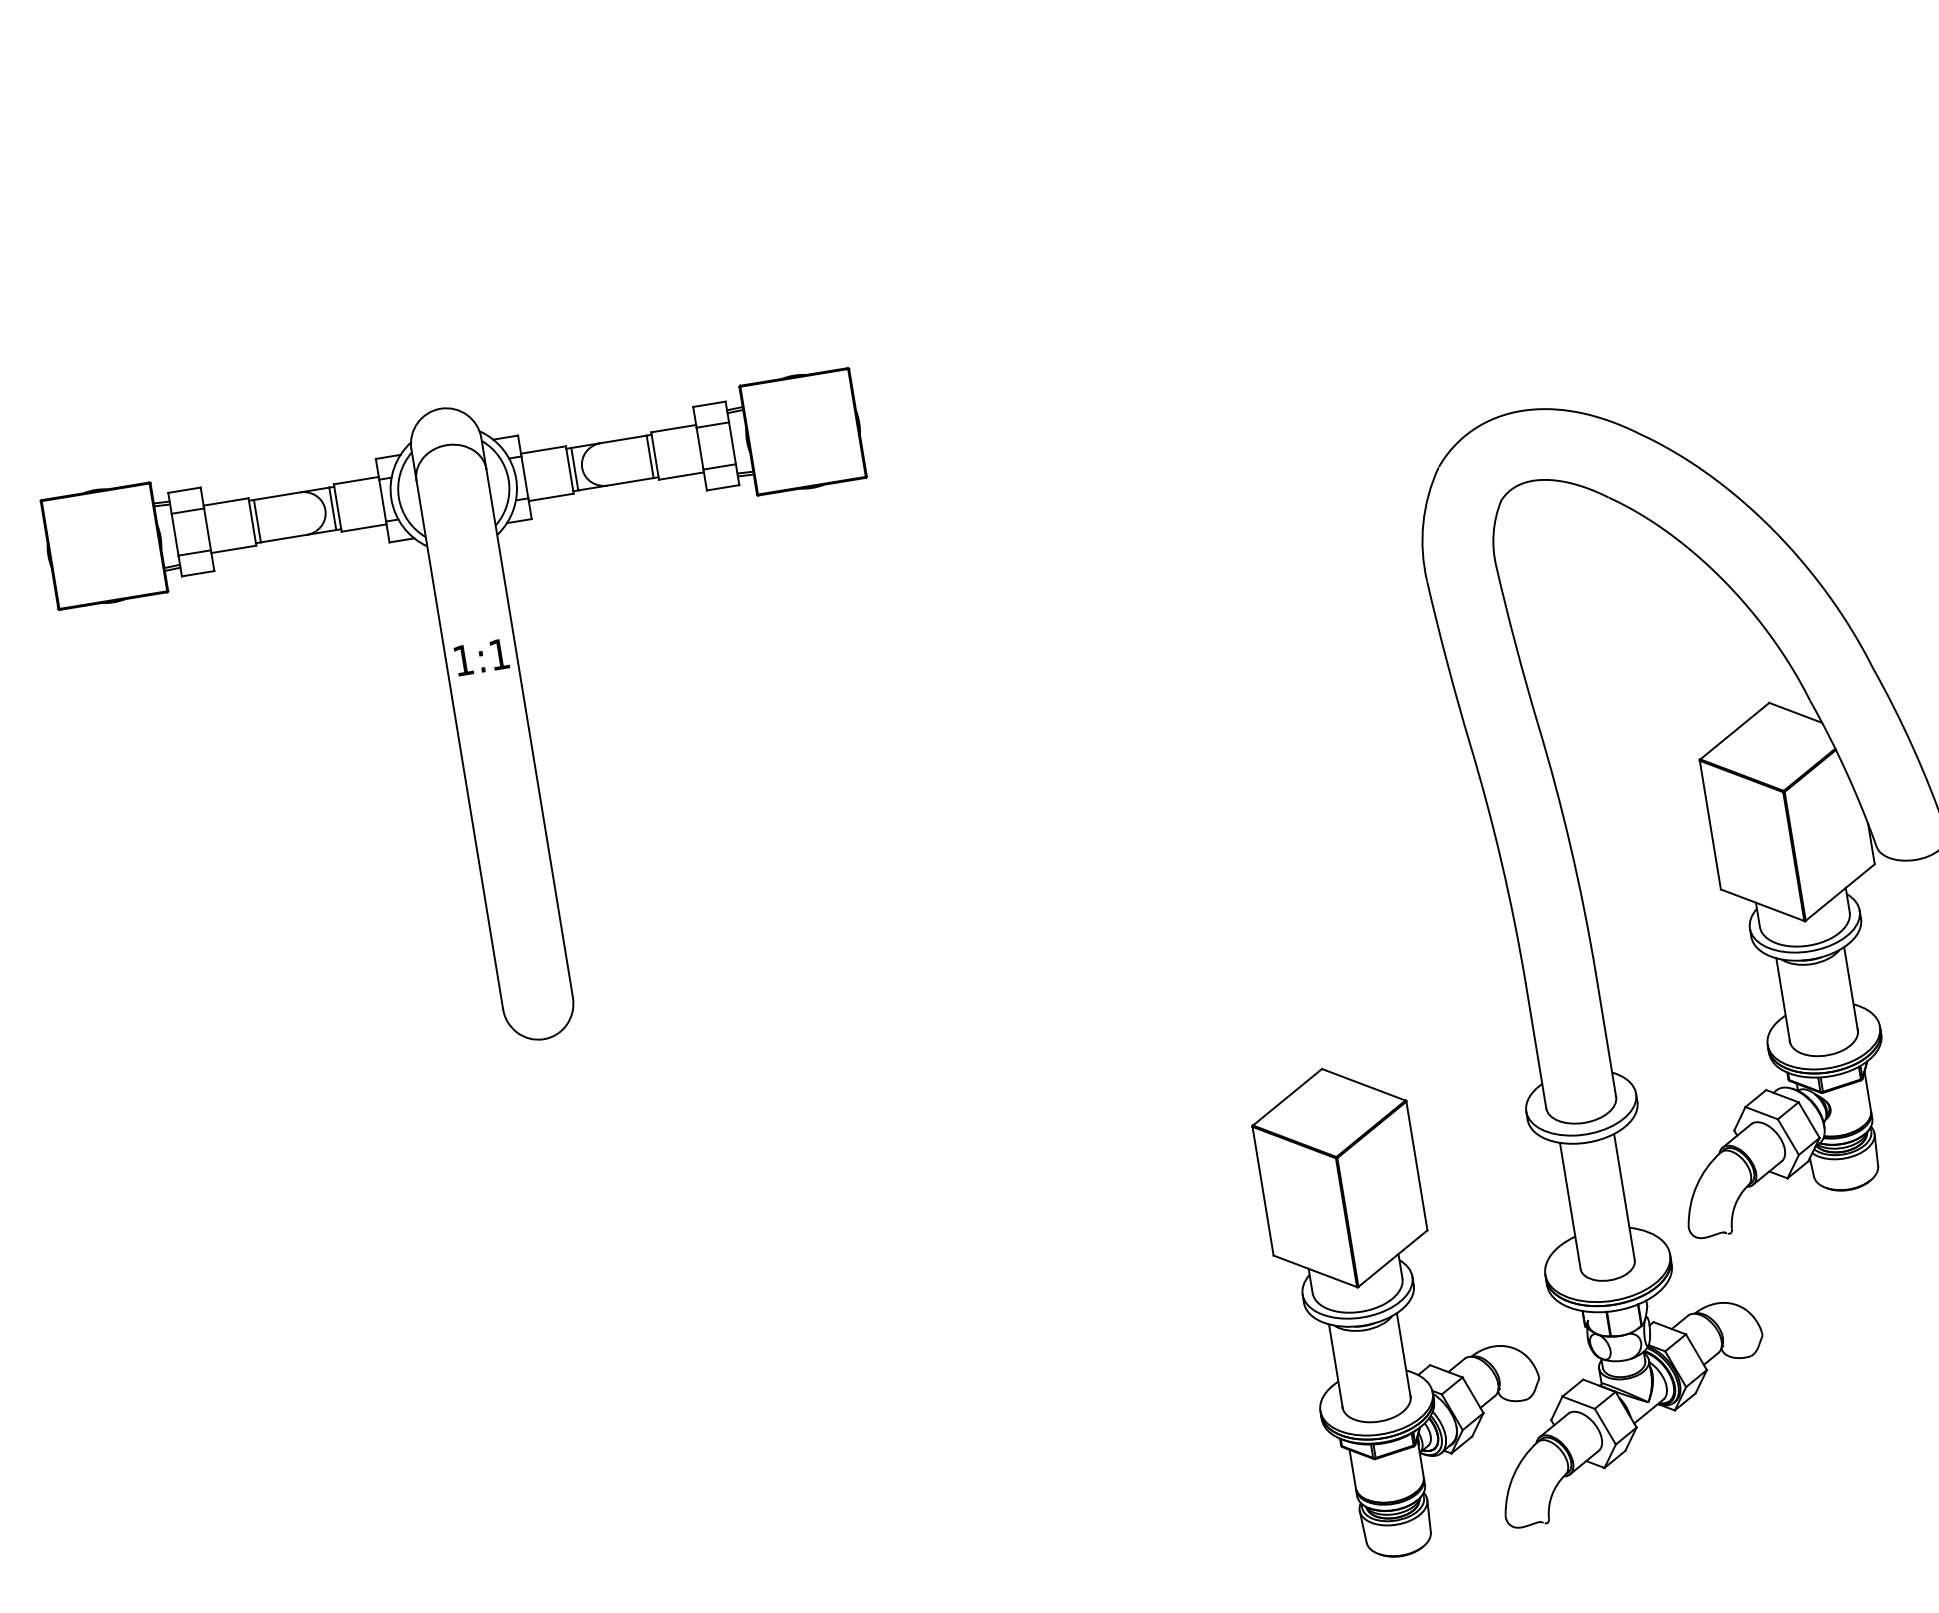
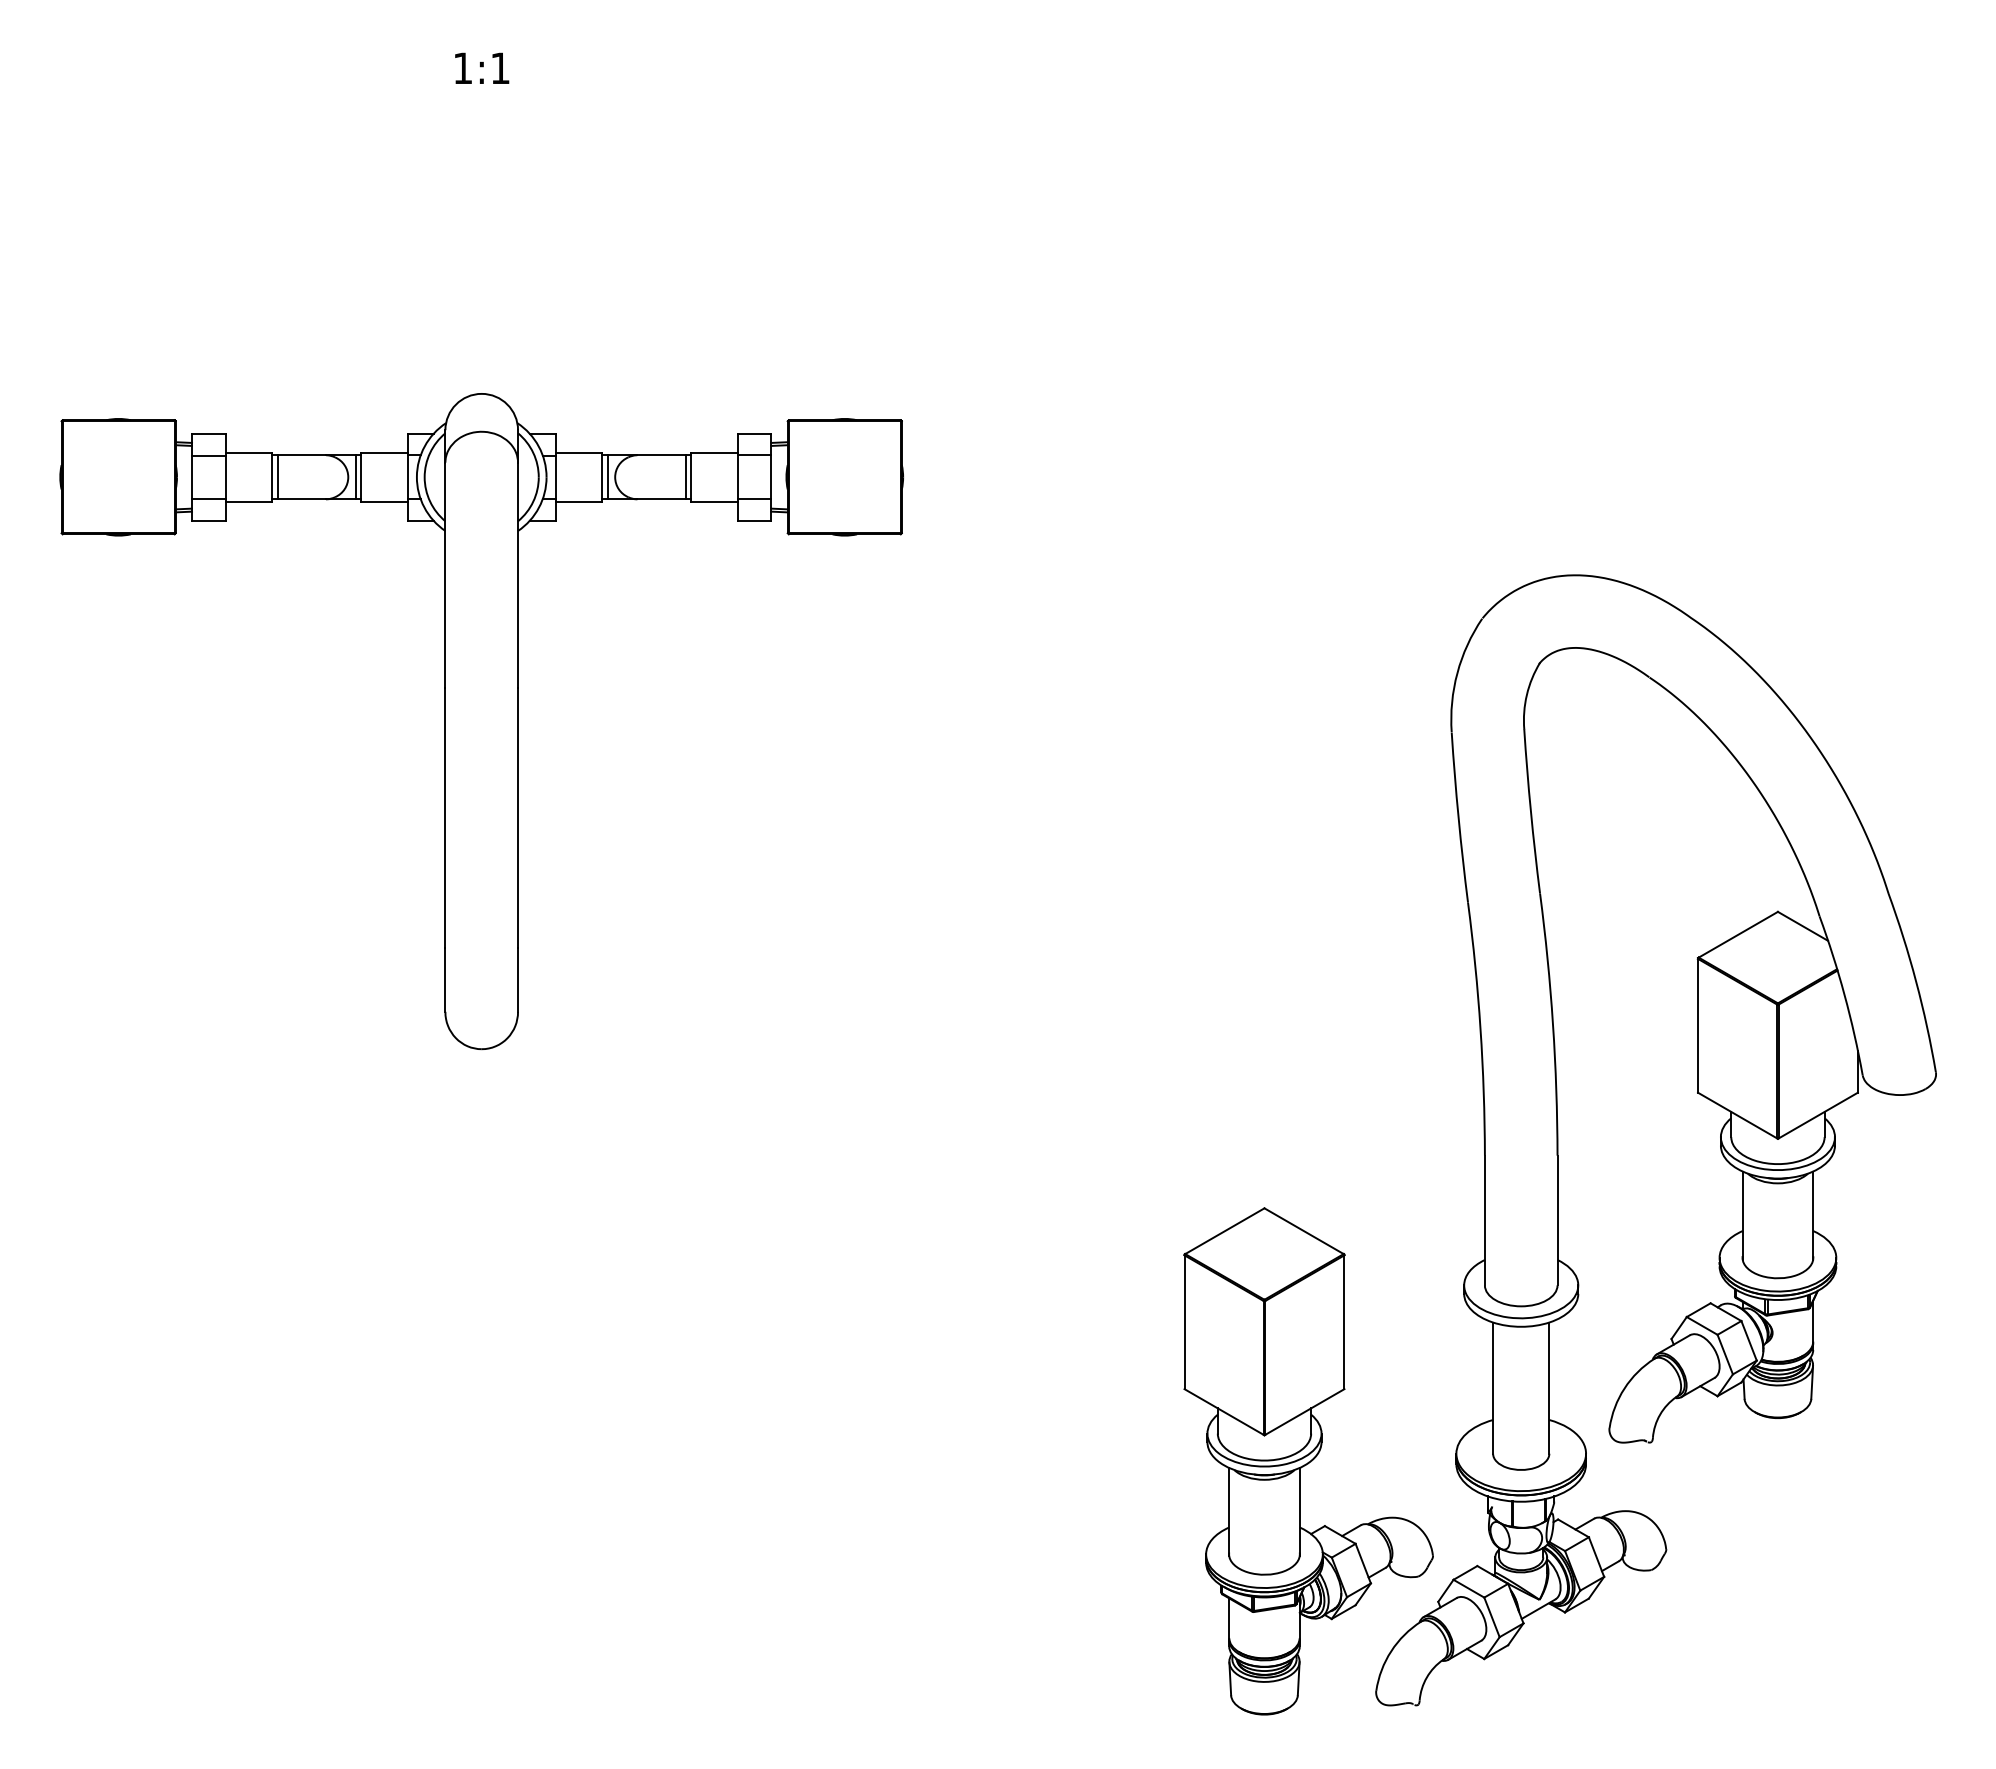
text: (481, 656) -> (482, 67), moved

